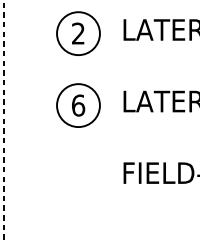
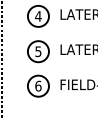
text: (78, 33) -> (38, 16), 2 -> 4
text: (78, 105) -> (38, 51), 6 -> 5
part: (78, 174) -> (38, 85), added

